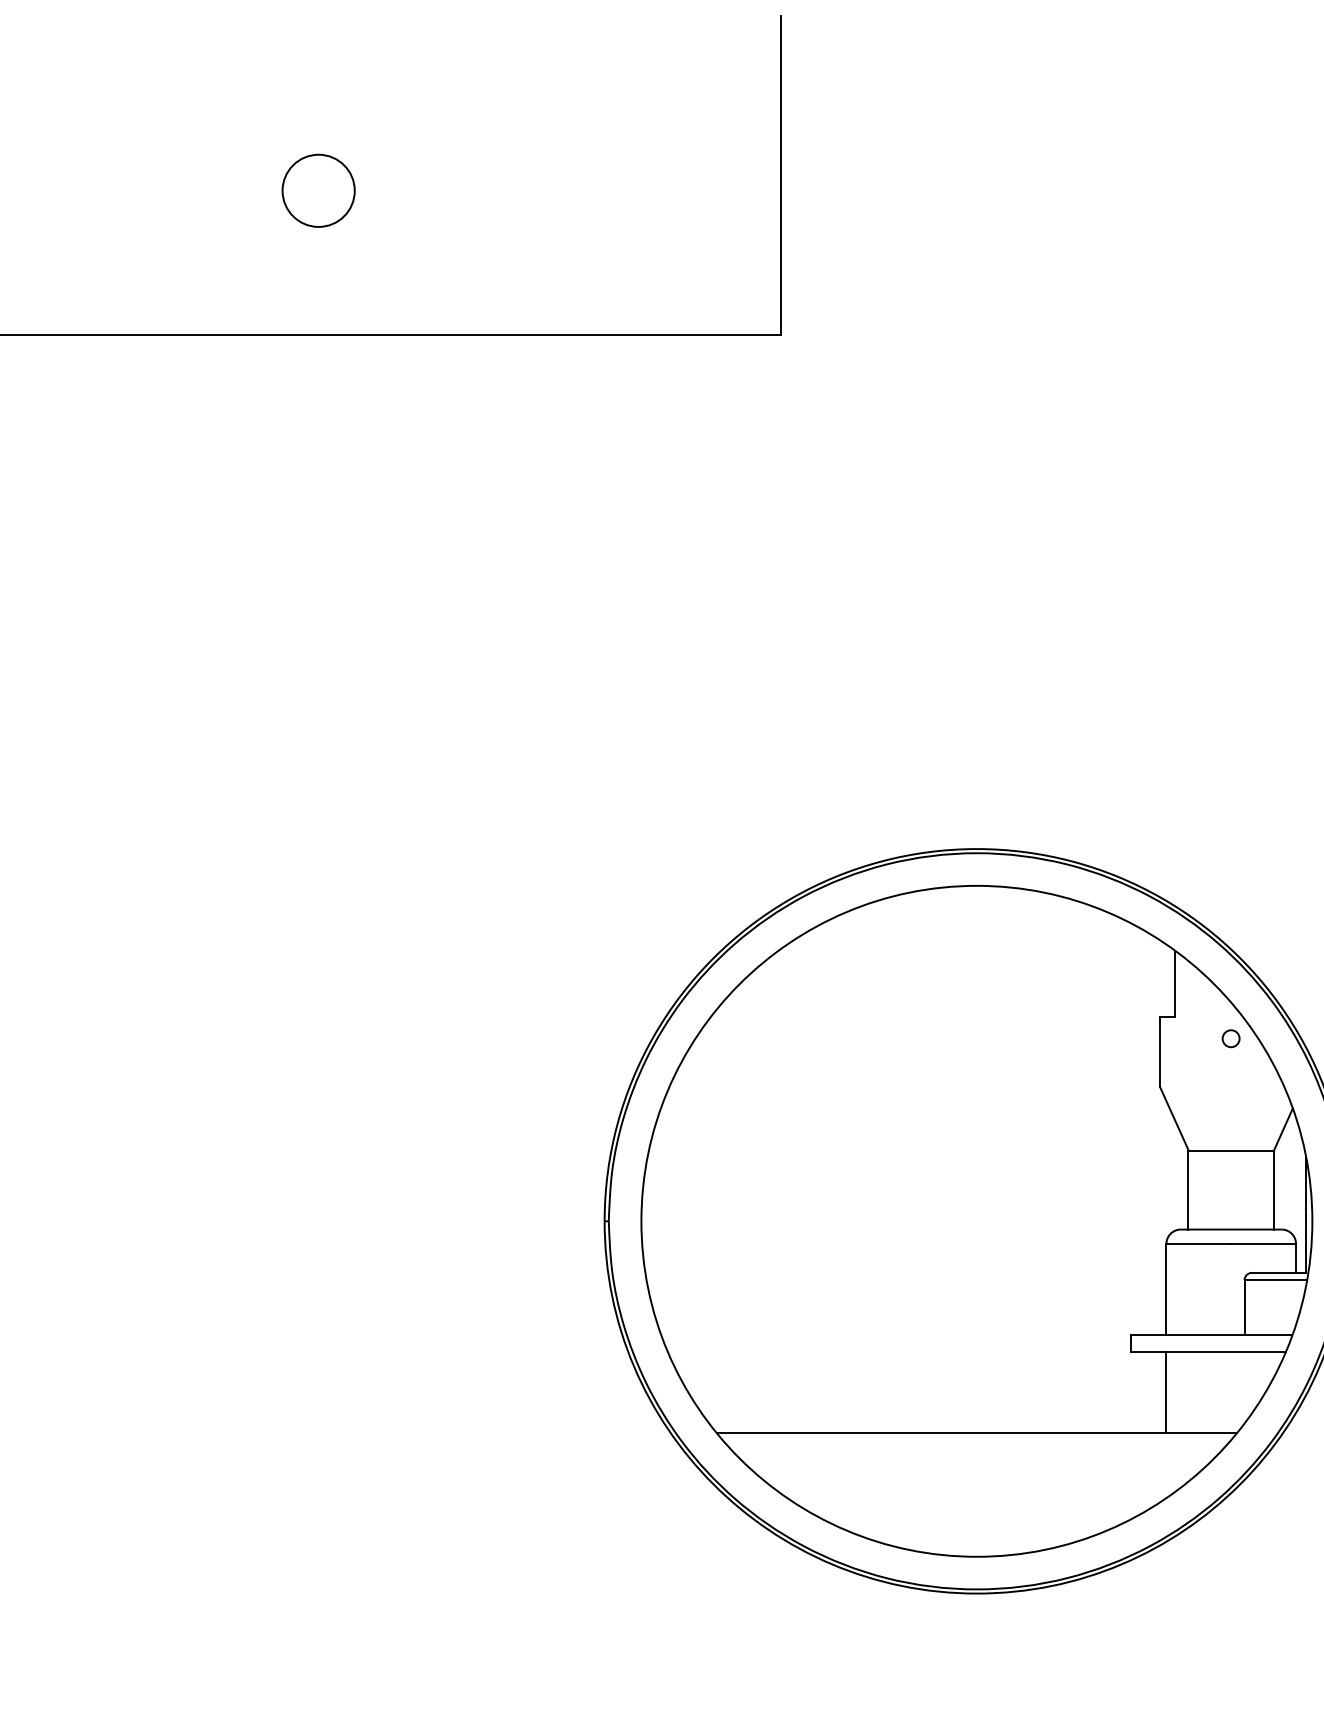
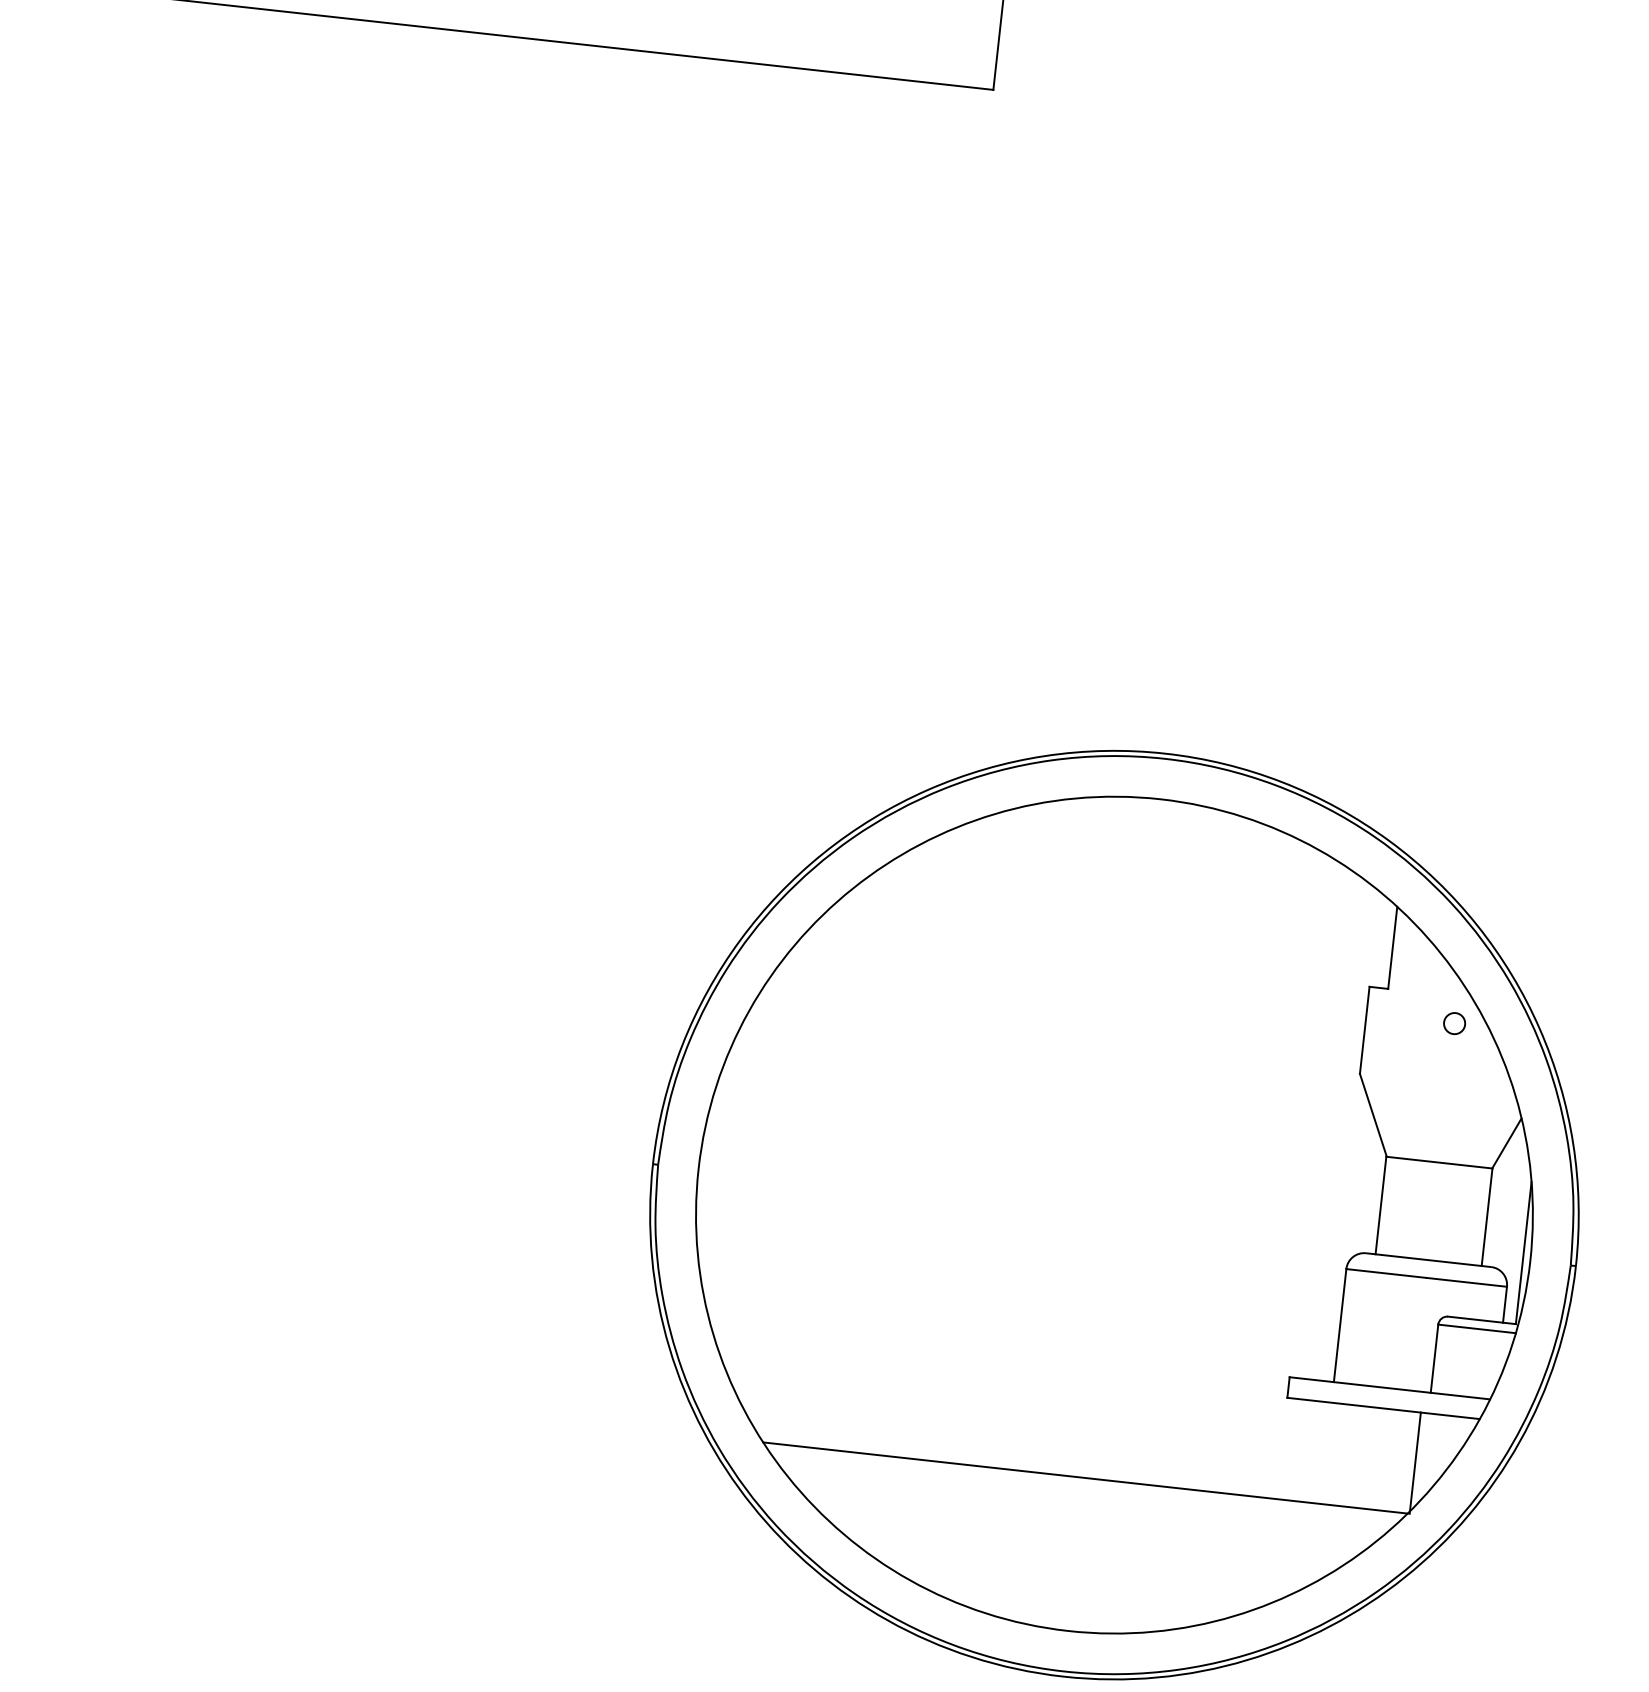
line: (1166, 1392) -> (1415, 1463), moved

